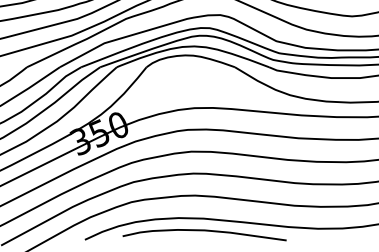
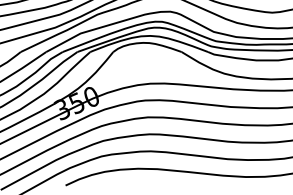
curve: (204, 231) -> (158, 179), removed

